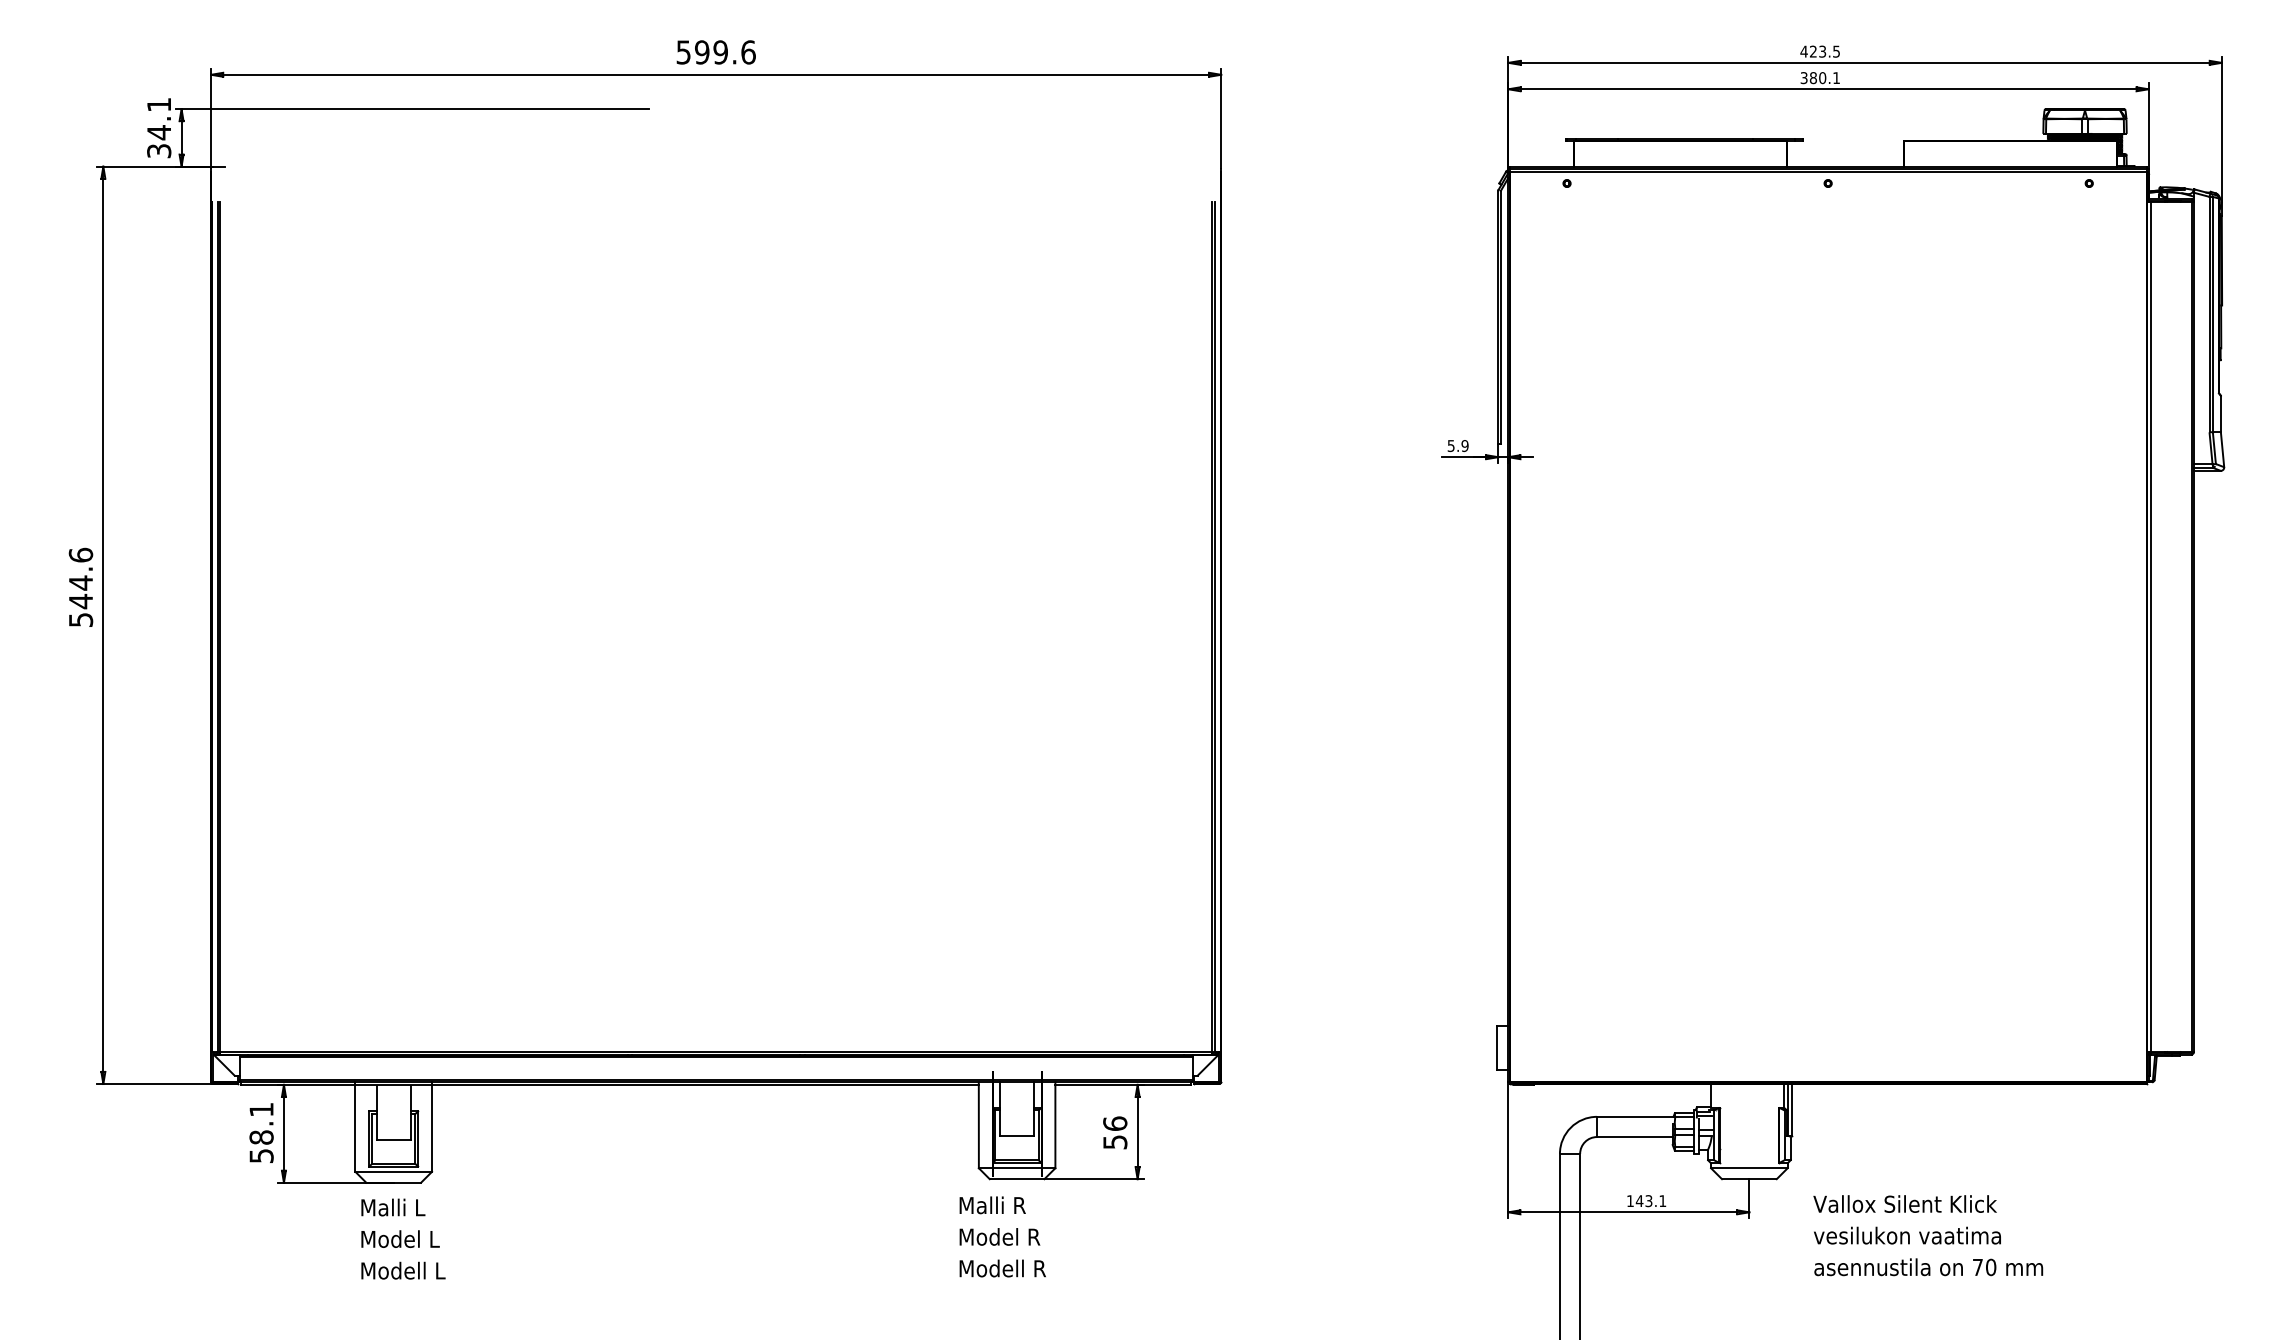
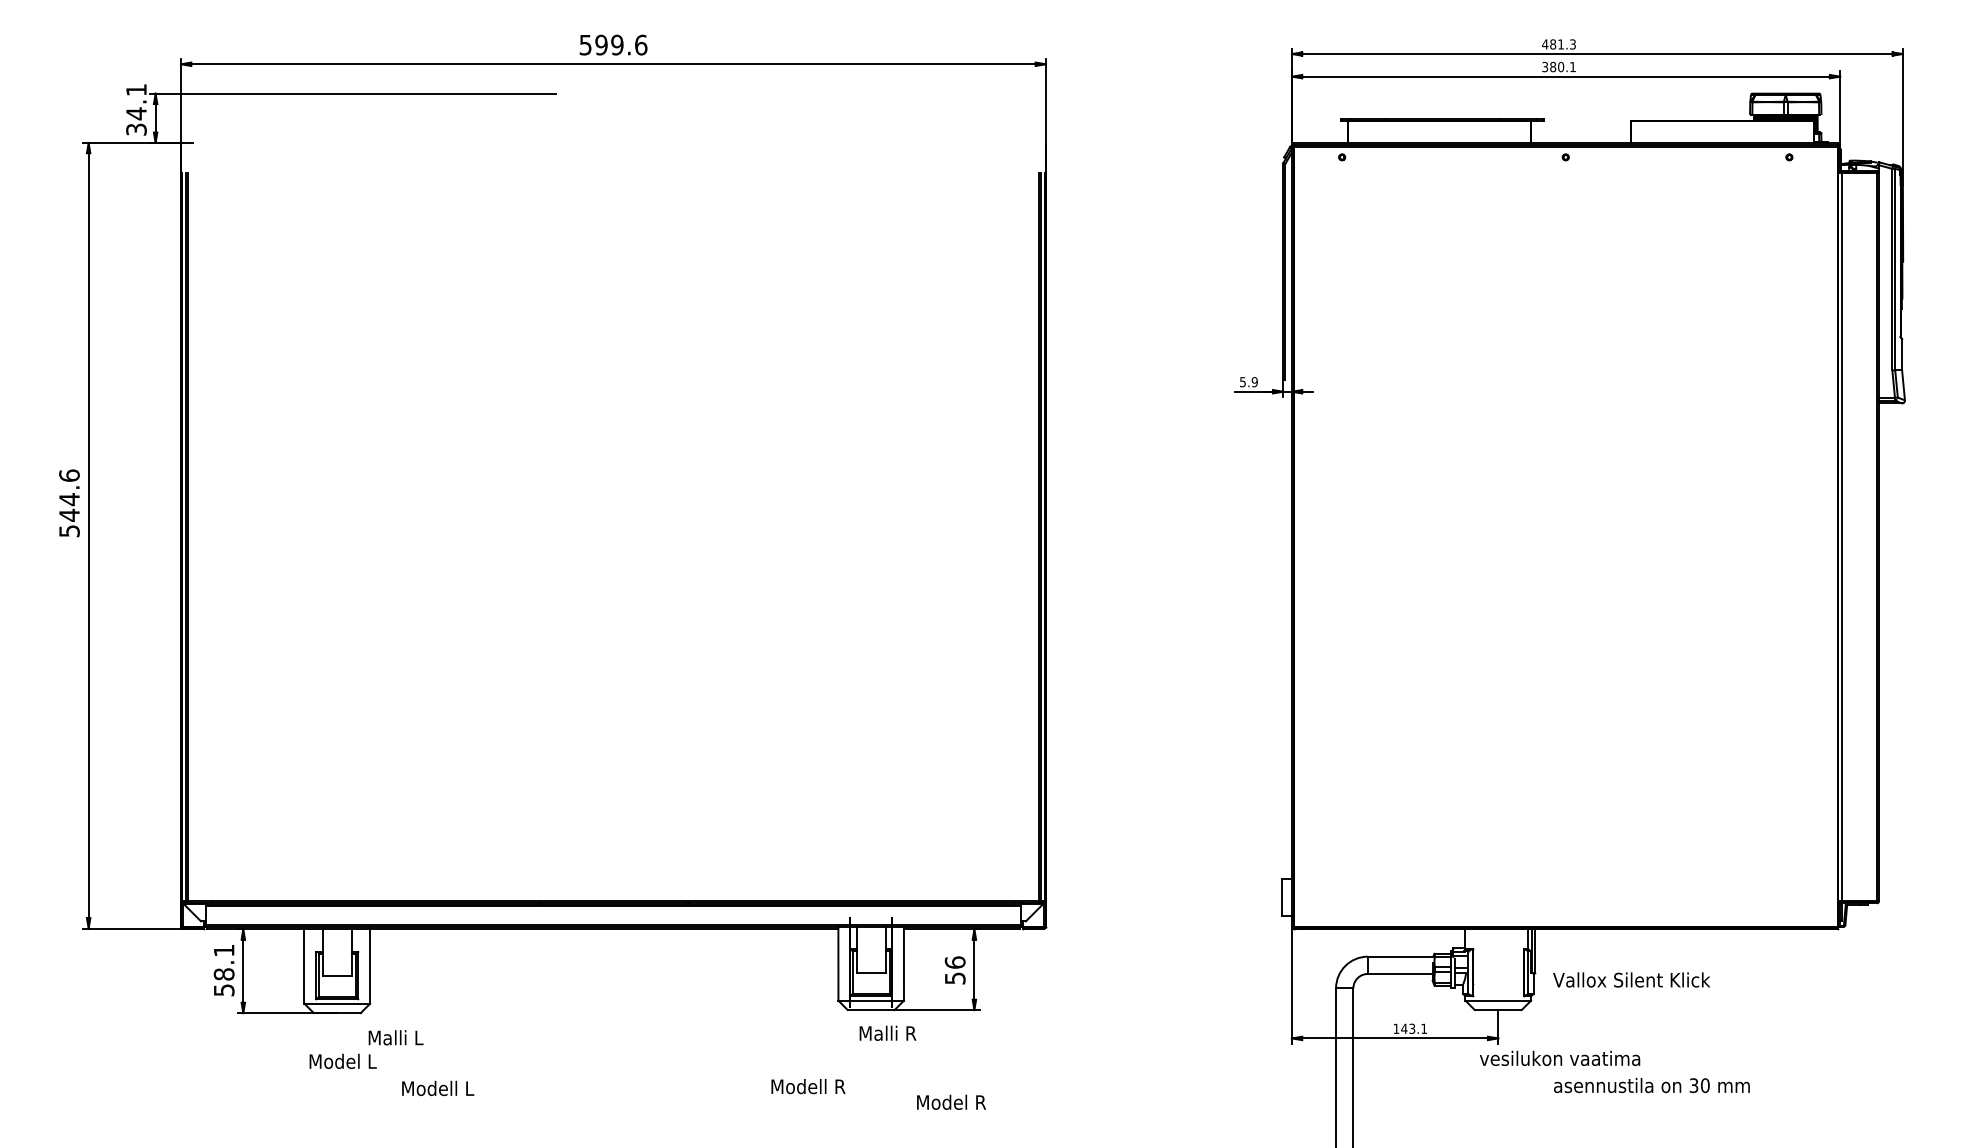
text: (1824, 51) -> (1562, 44), 423.5 -> 481.3
text: (1904, 1203) -> (1631, 979), moved
text: (992, 1205) -> (887, 1033), moved
text: (393, 1207) -> (396, 1037), moved
text: (1907, 1235) -> (1560, 1058), moved
text: (999, 1236) -> (951, 1101), moved
text: (1977, 1267) -> (1693, 1085), 70 -> 30
text: (1002, 1268) -> (808, 1086), moved
text: (403, 1270) -> (438, 1088), moved

